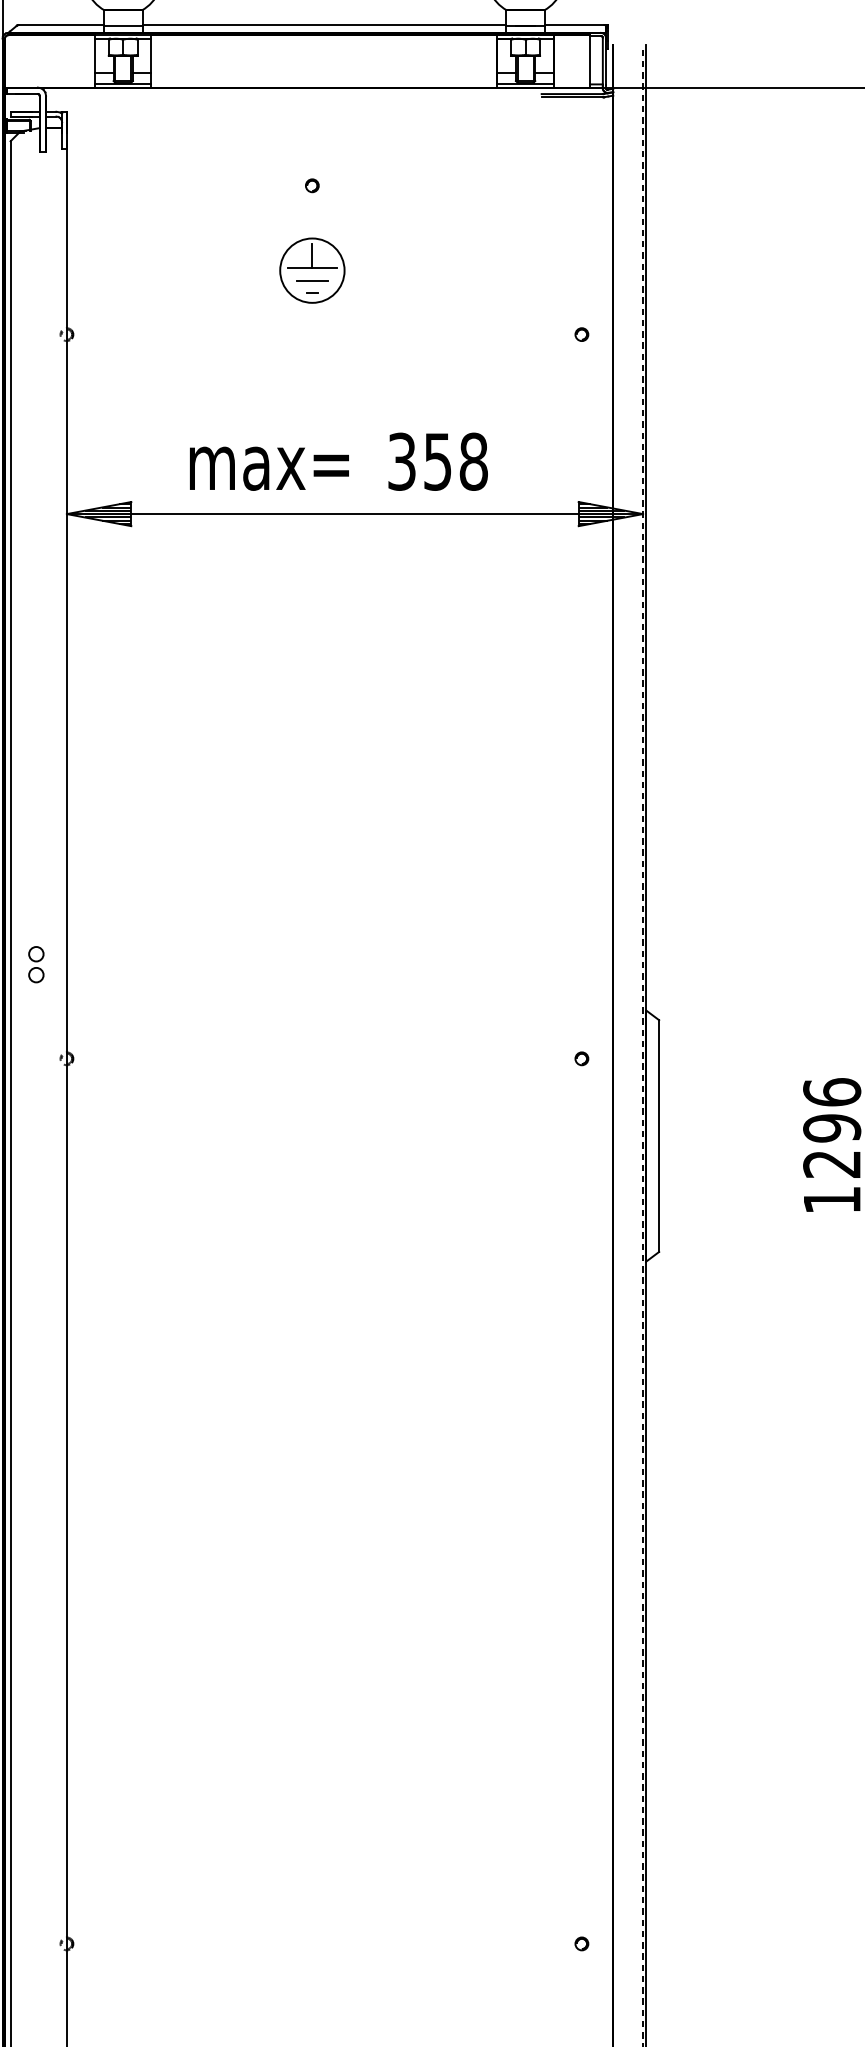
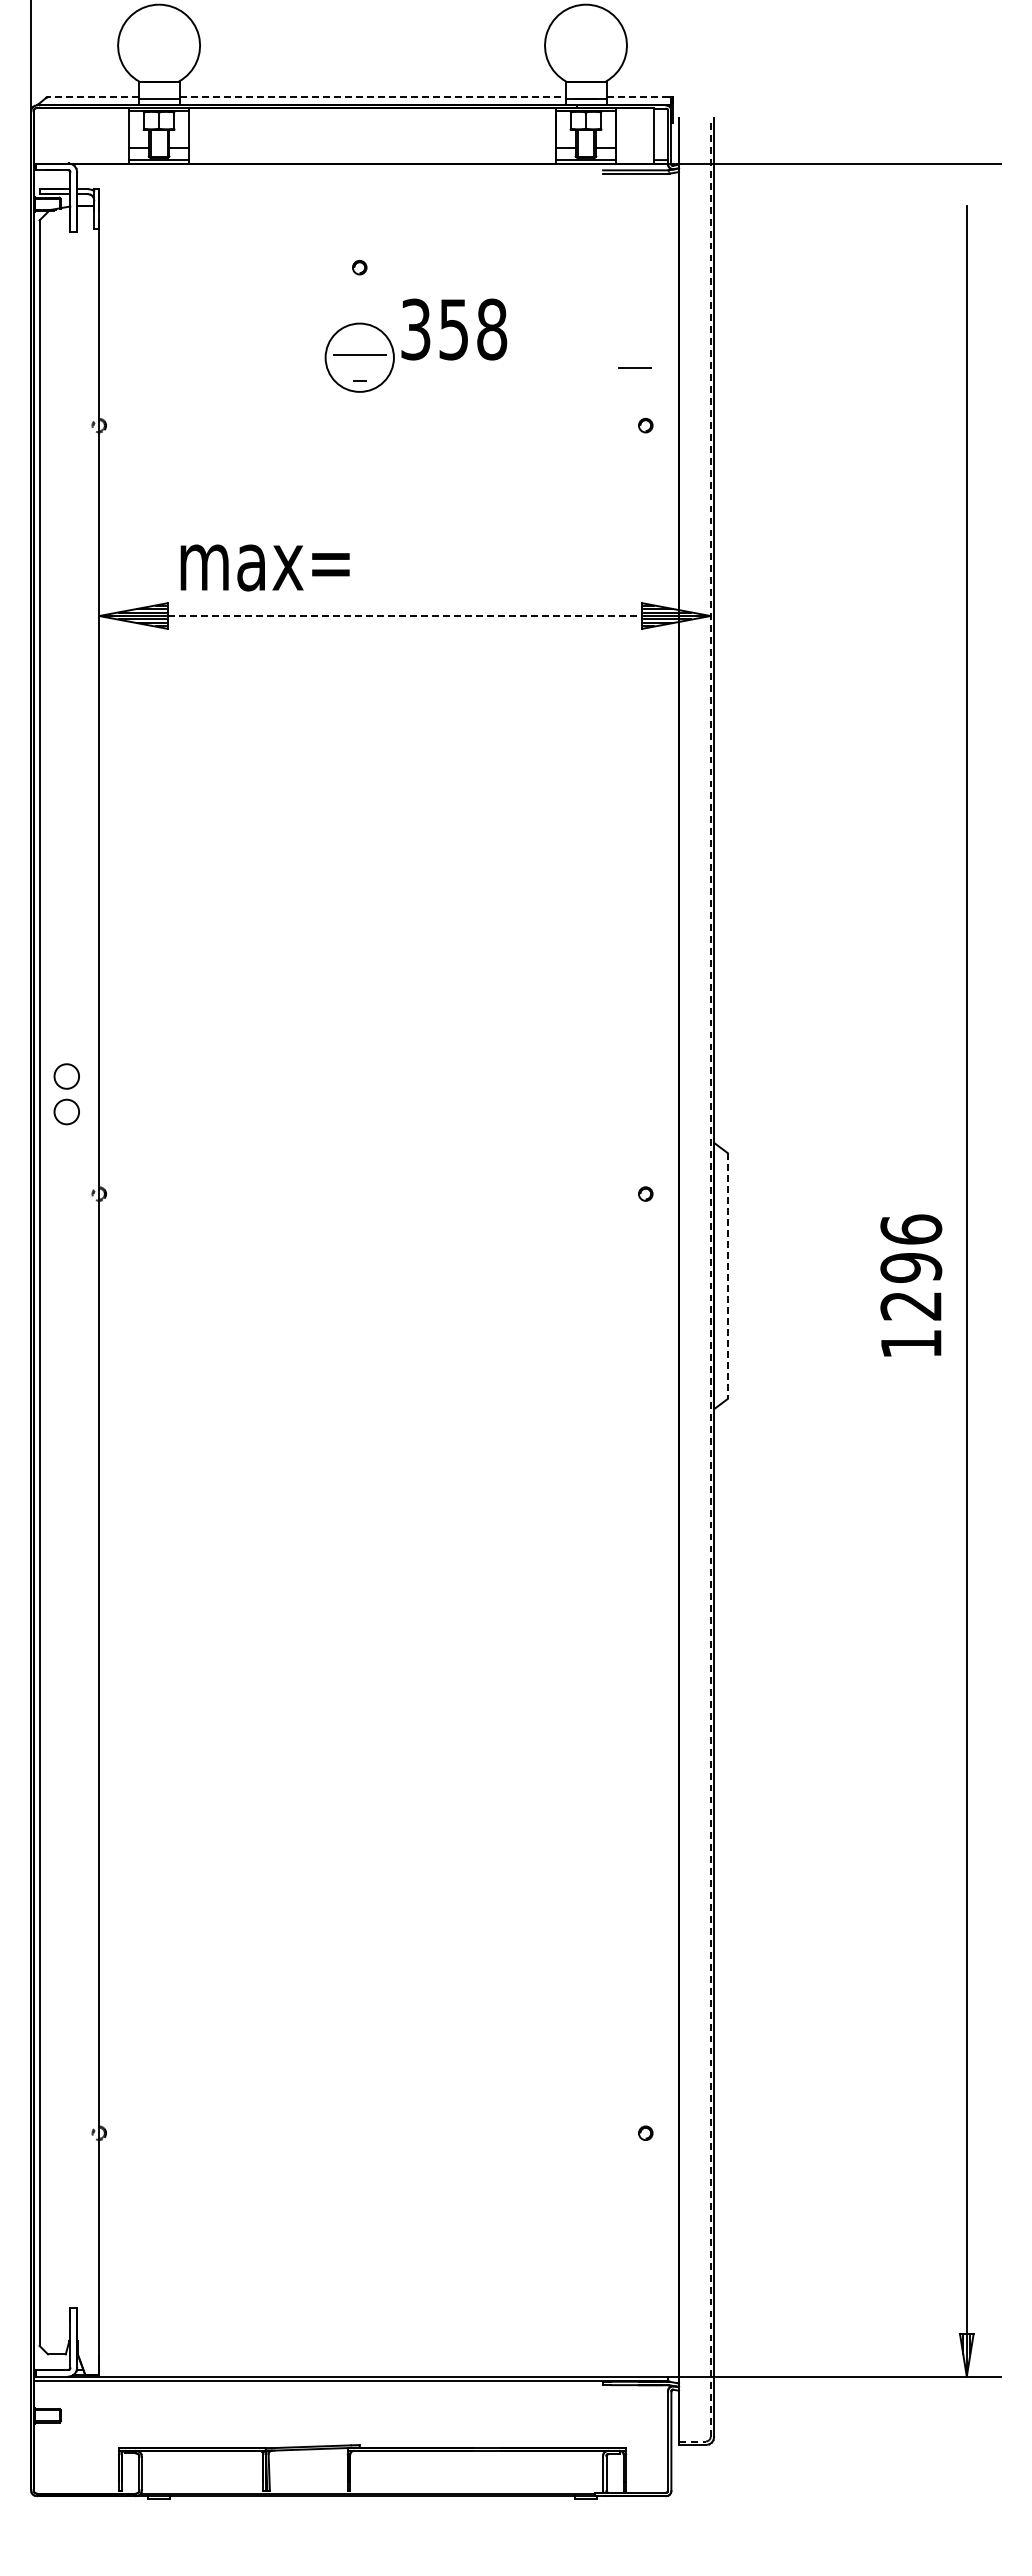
line: (60, 25) -> (92, 97), solid -> dashed
line: (324, 25) -> (372, 97), solid -> dashed
line: (575, 25) -> (638, 97), solid -> dashed
line: (312, 256) -> (359, 342), removed
line: (312, 279) -> (634, 367), moved
text: (438, 461) -> (454, 329), moved
text: (268, 468) -> (264, 567), moved
line: (355, 514) -> (405, 616), solid -> dashed
part: (36, 964) -> (66, 1093), size x1.6
line: (658, 1136) -> (727, 1276), solid -> dashed

